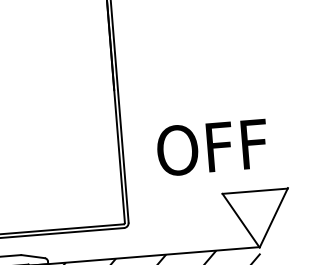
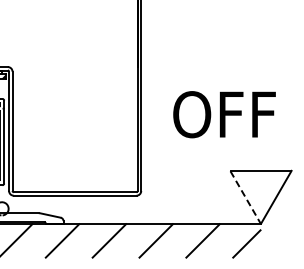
text: (212, 147) -> (224, 114), moved
line: (240, 221) -> (245, 198), solid -> dashed

